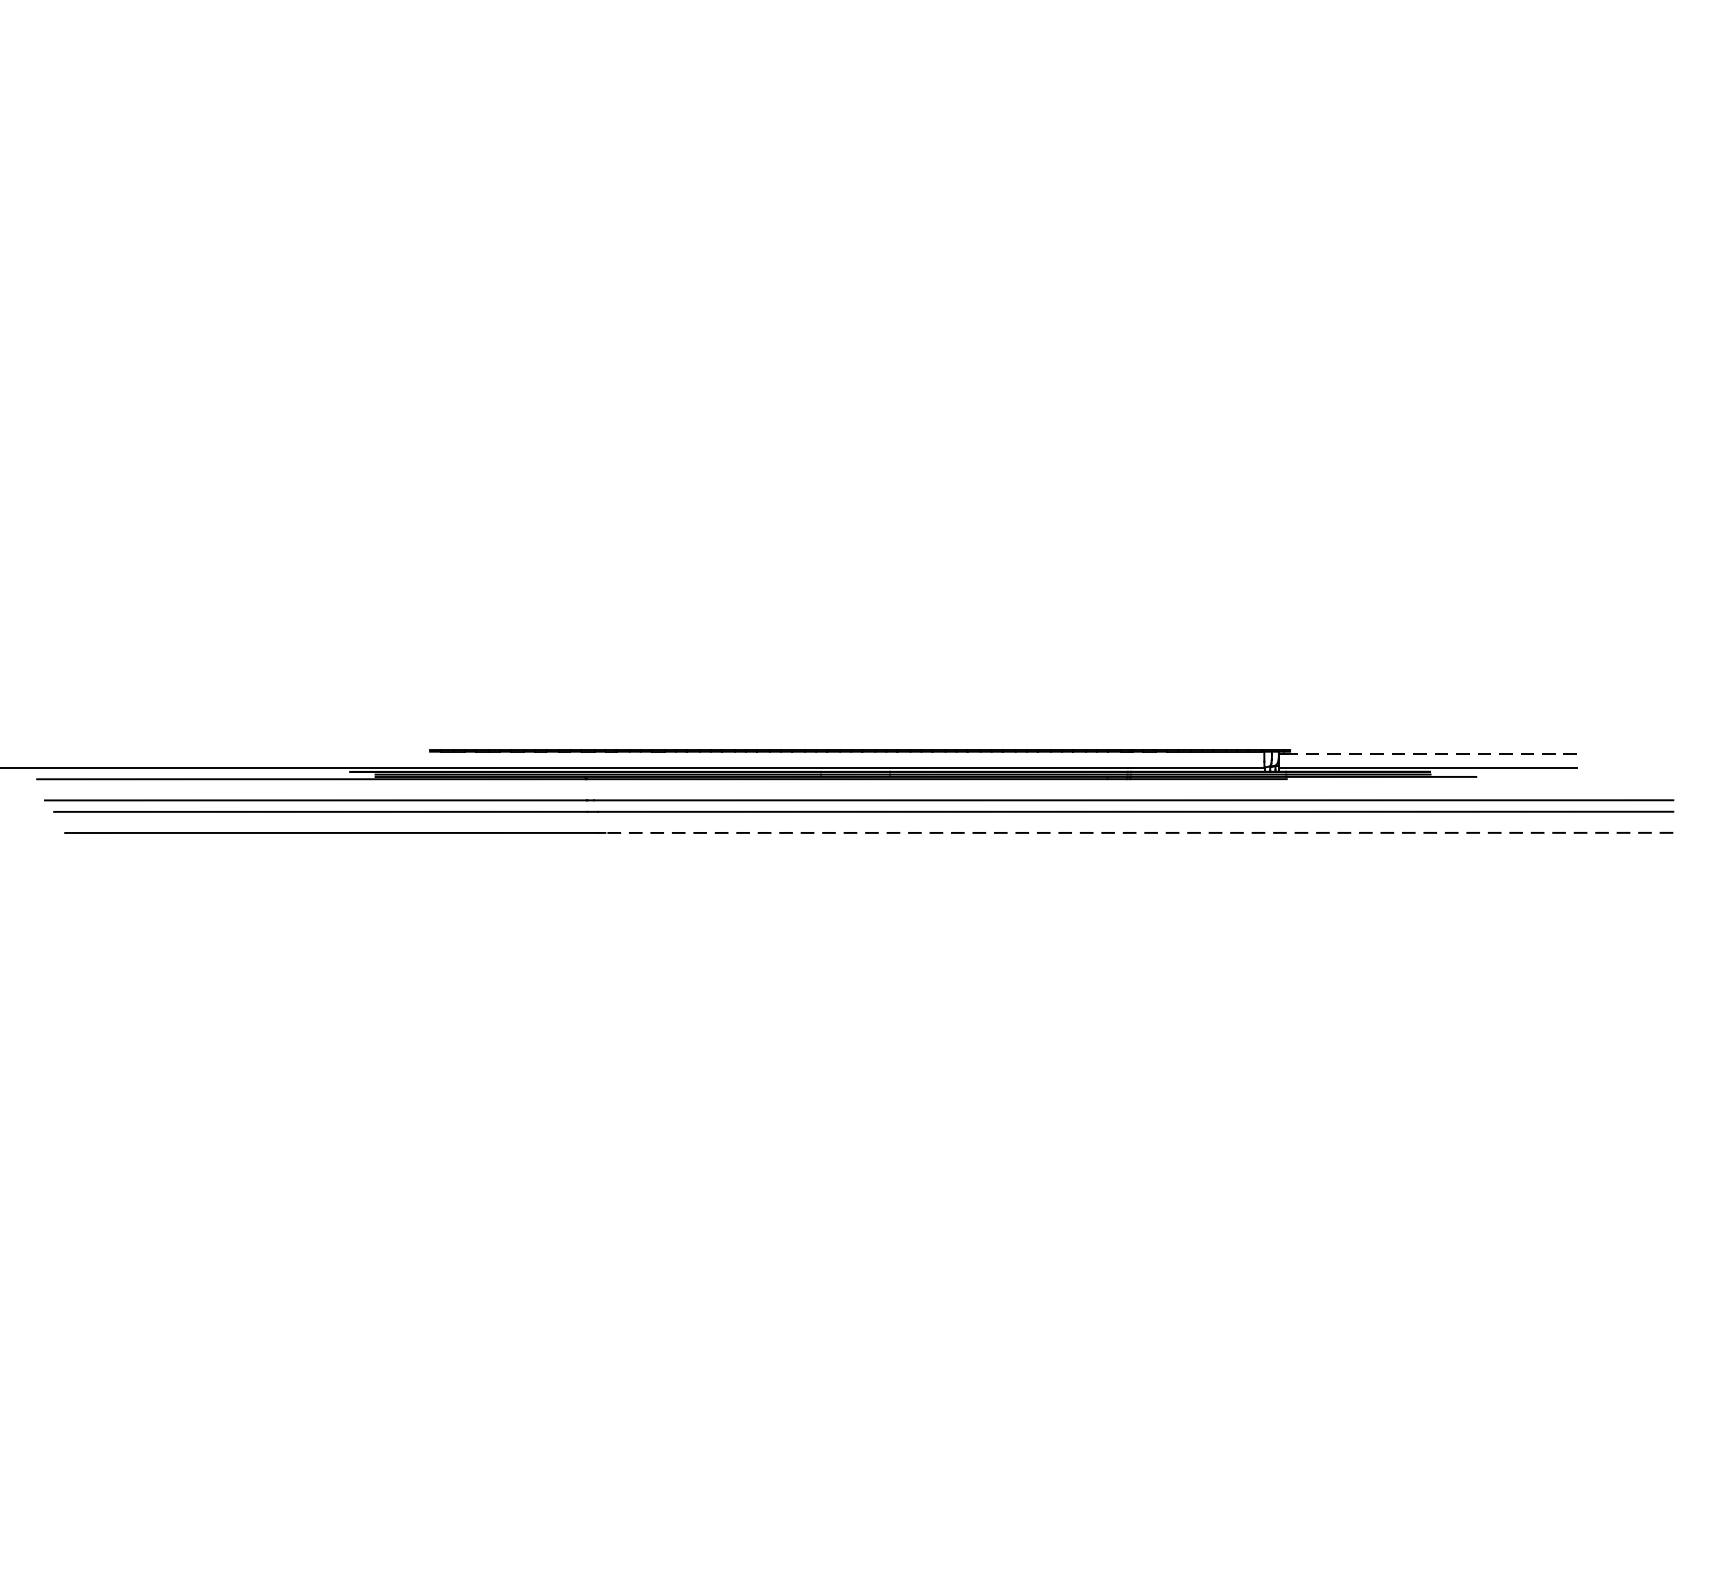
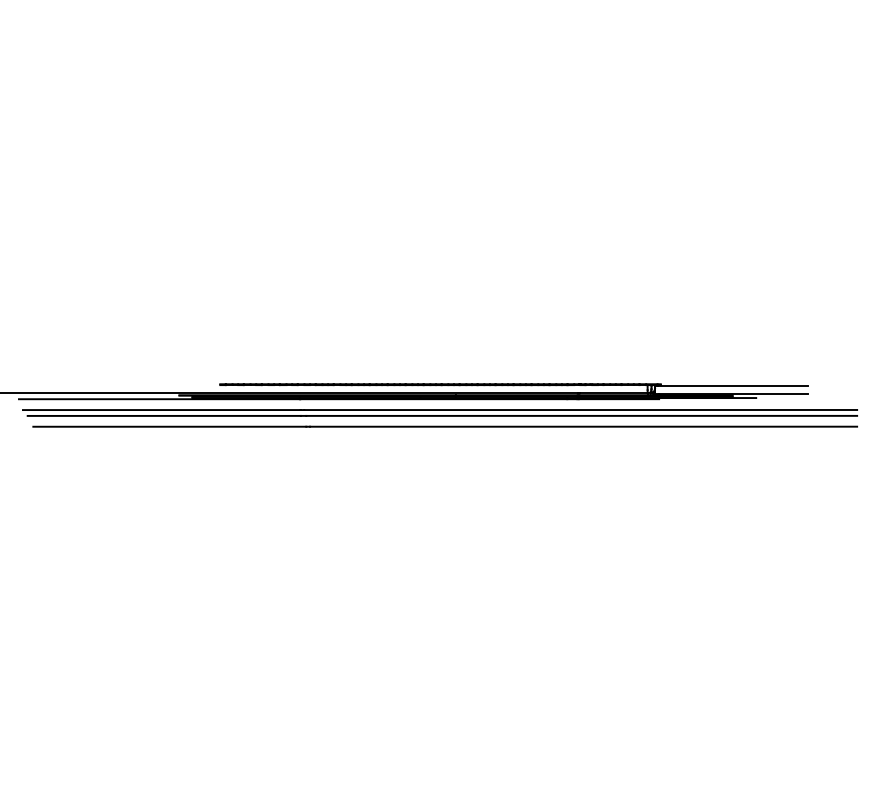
line: (1430, 754) -> (732, 386), dashed -> solid
line: (1139, 832) -> (583, 426), dashed -> solid

